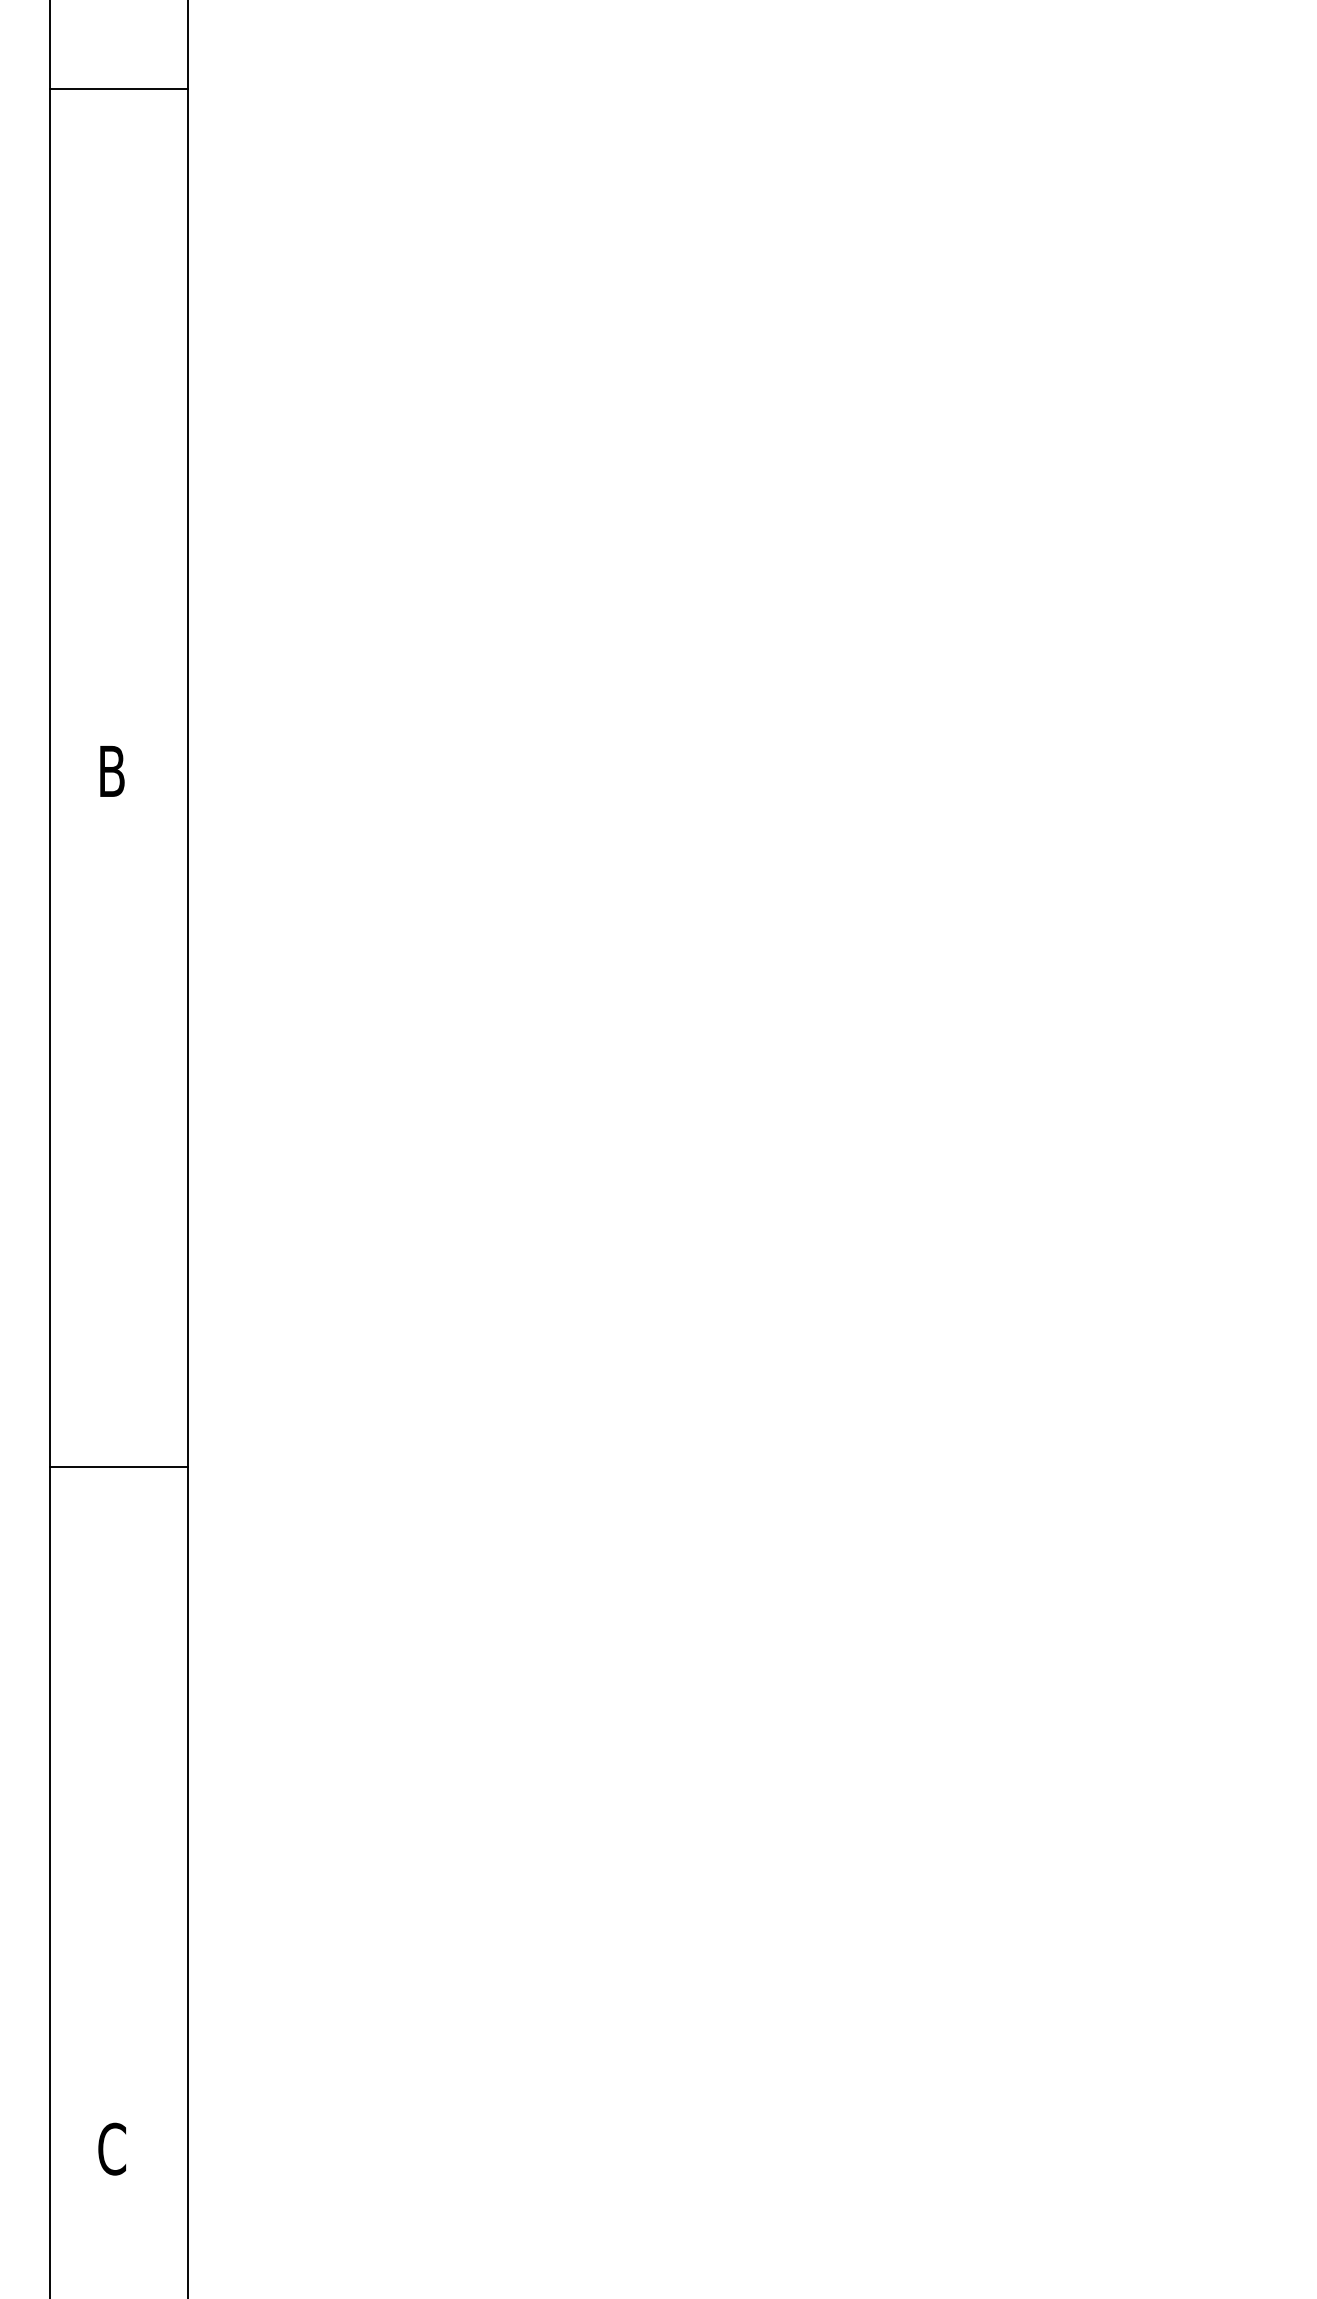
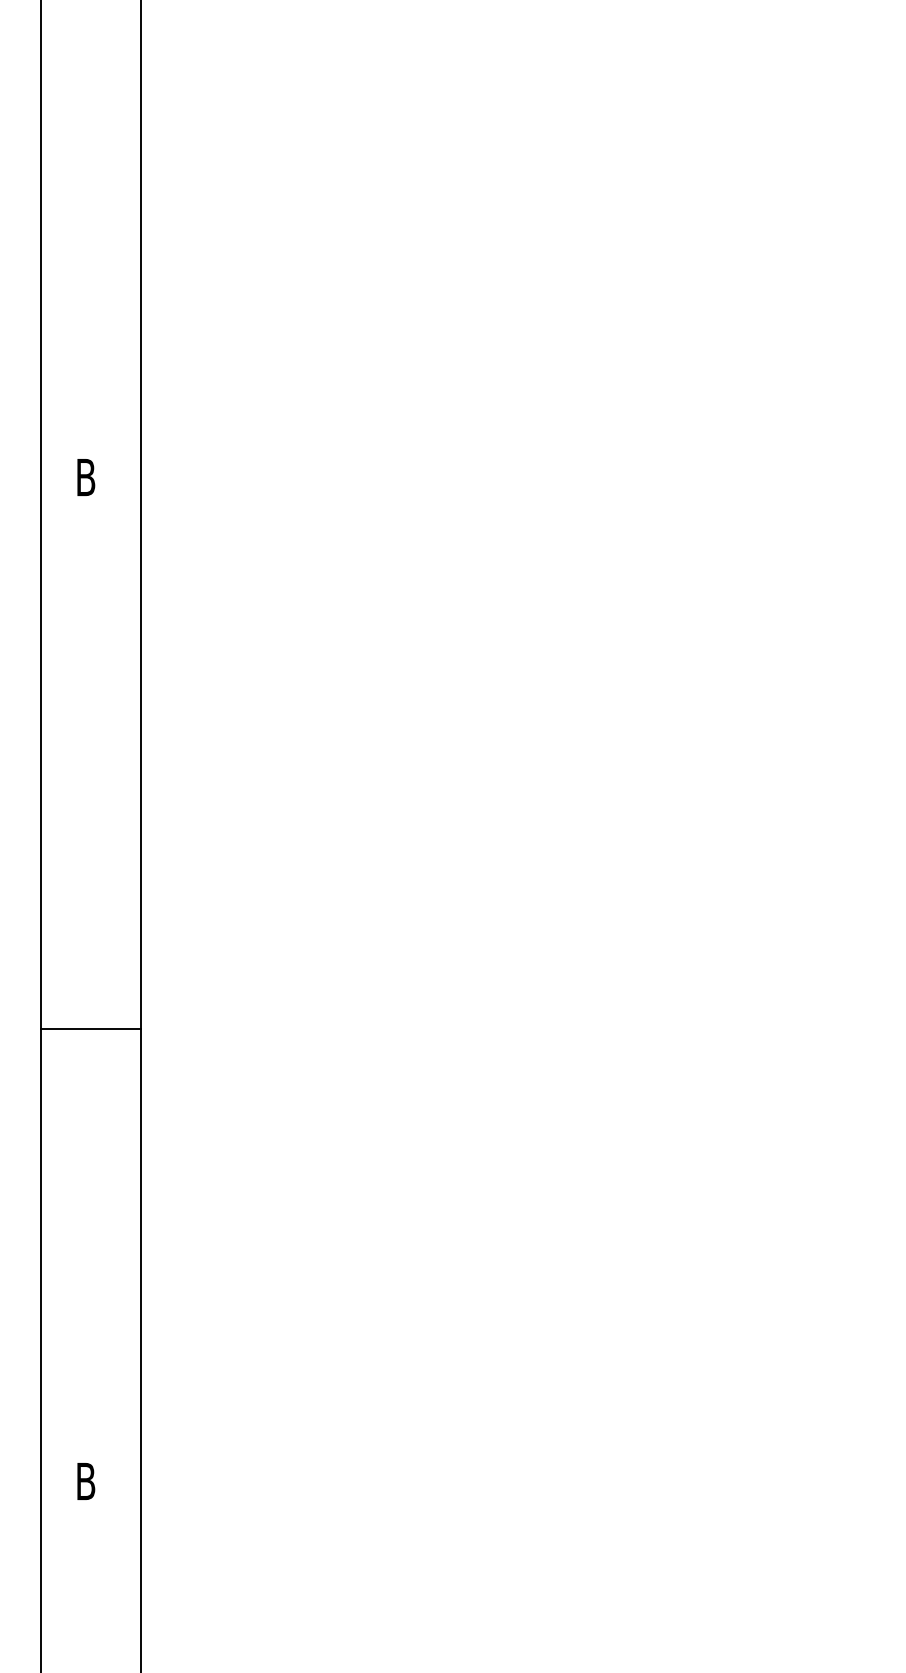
line: (118, 1466) -> (90, 1028), moved
text: (112, 2148) -> (86, 1480), C -> B

